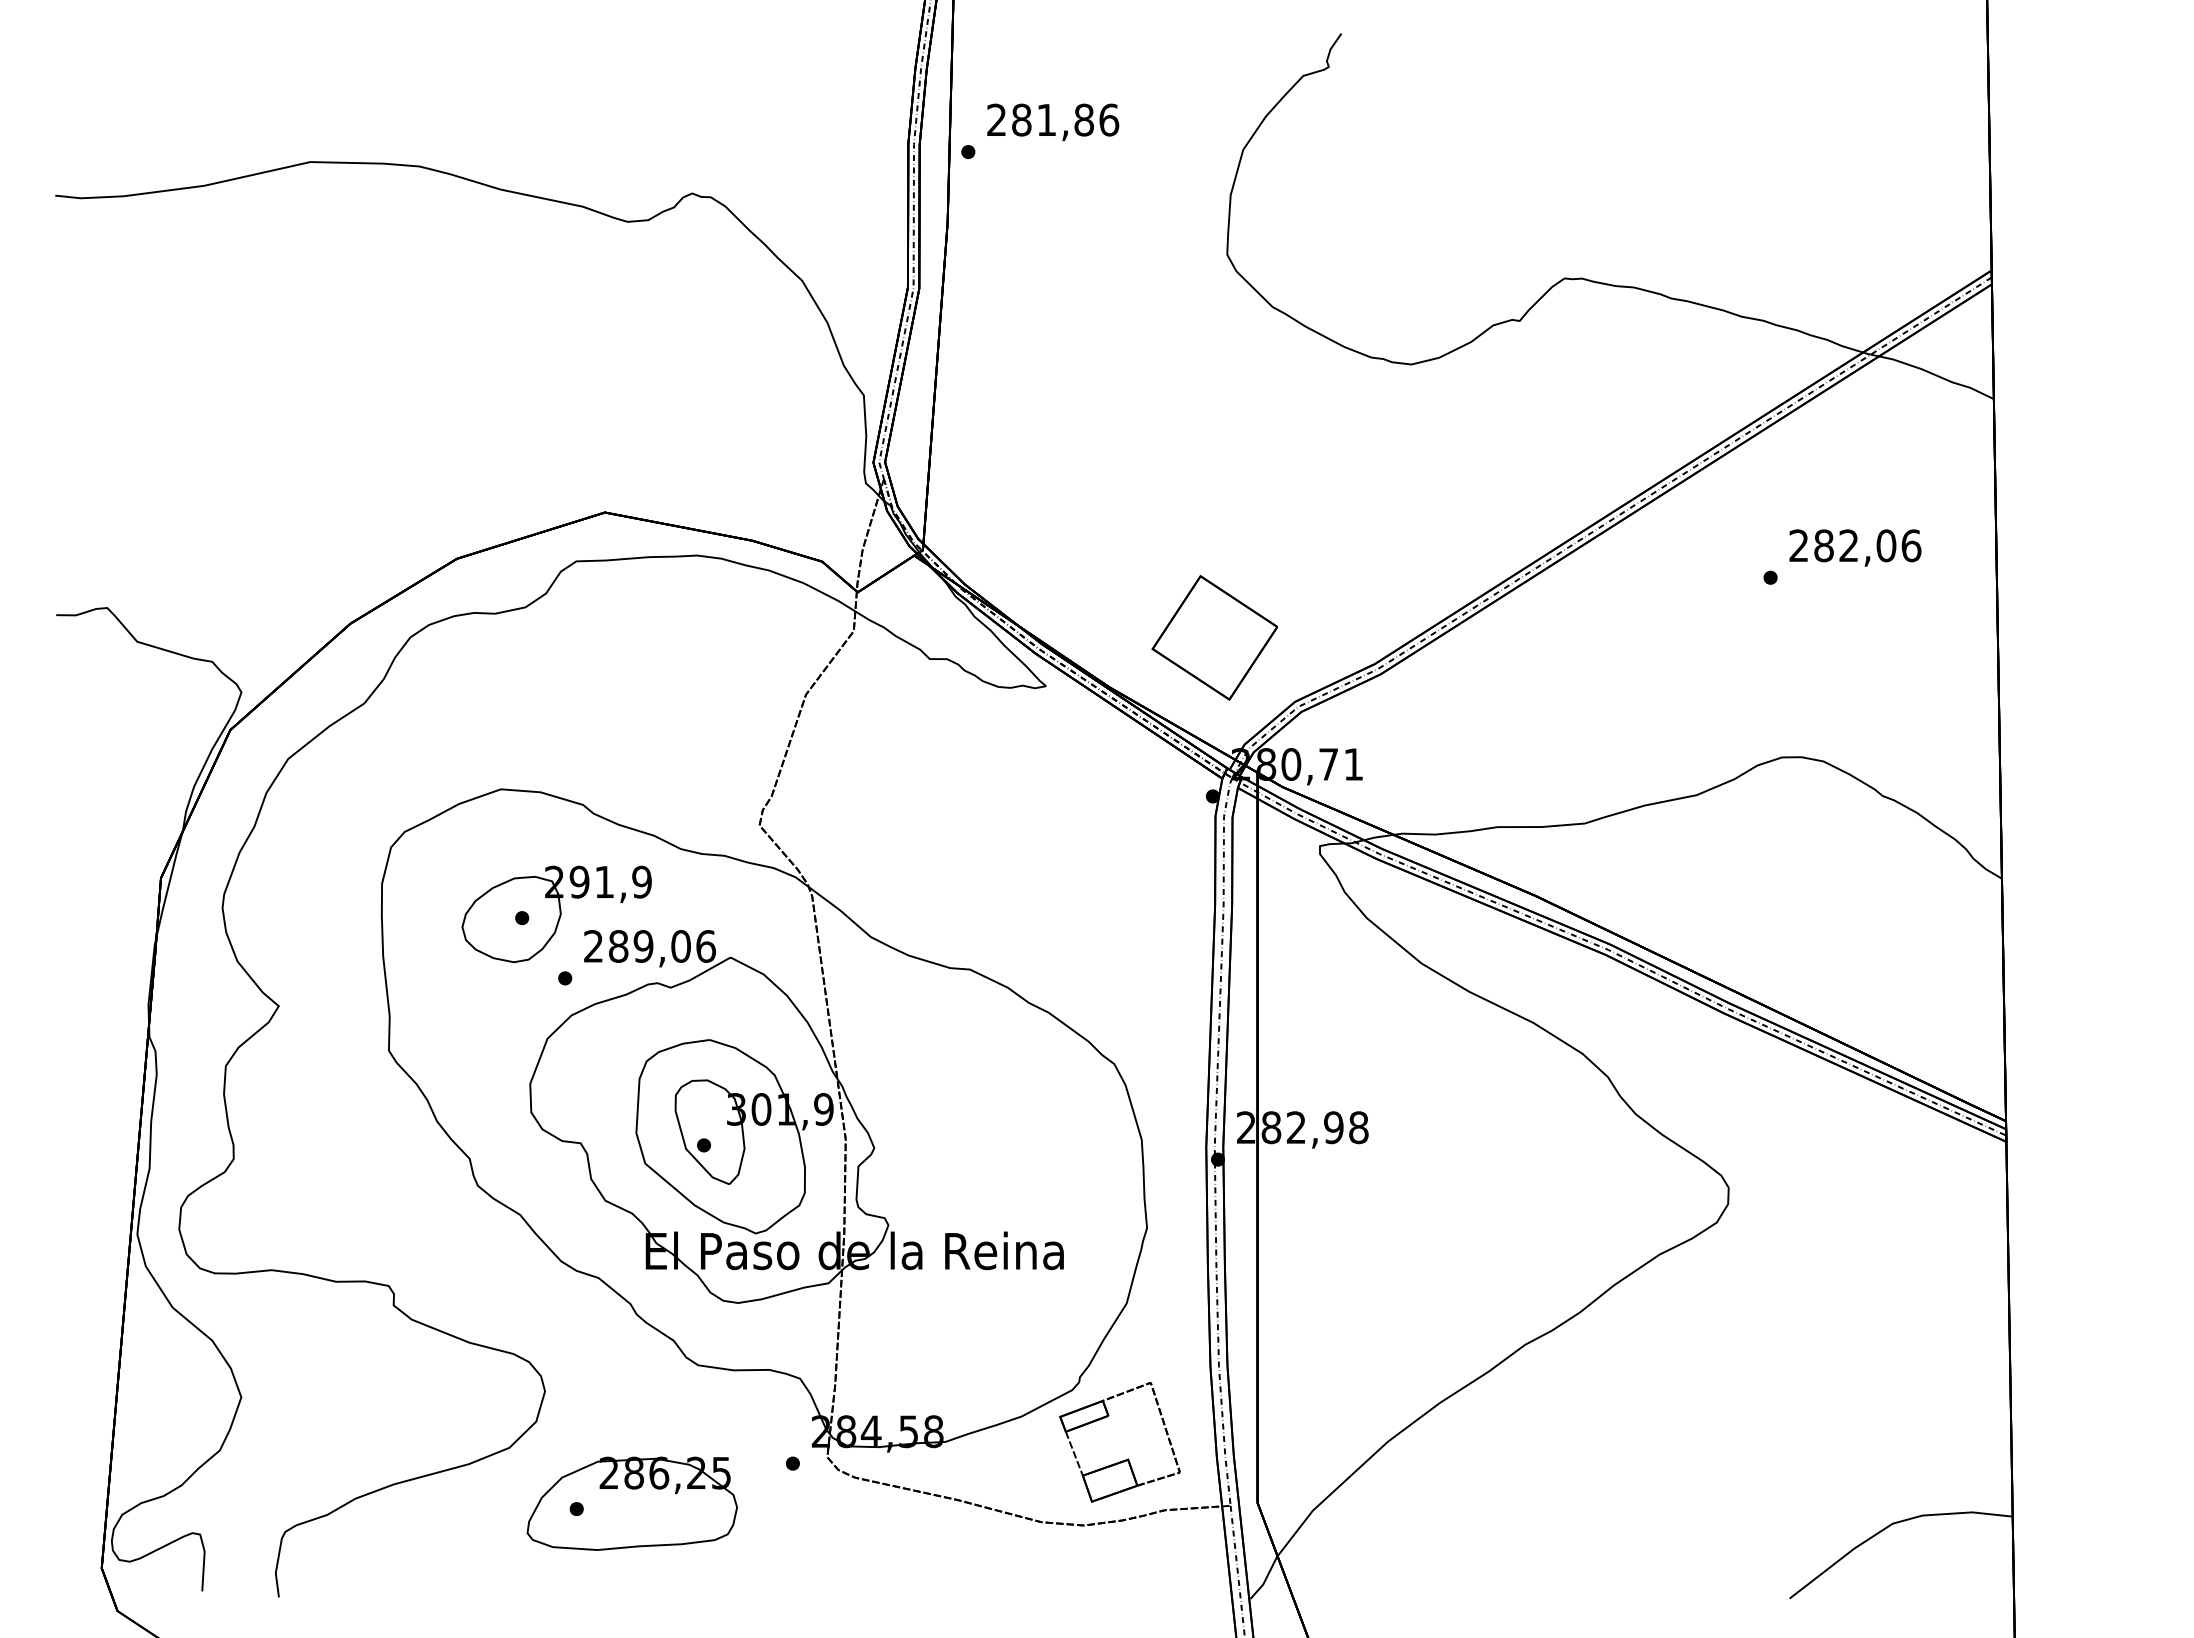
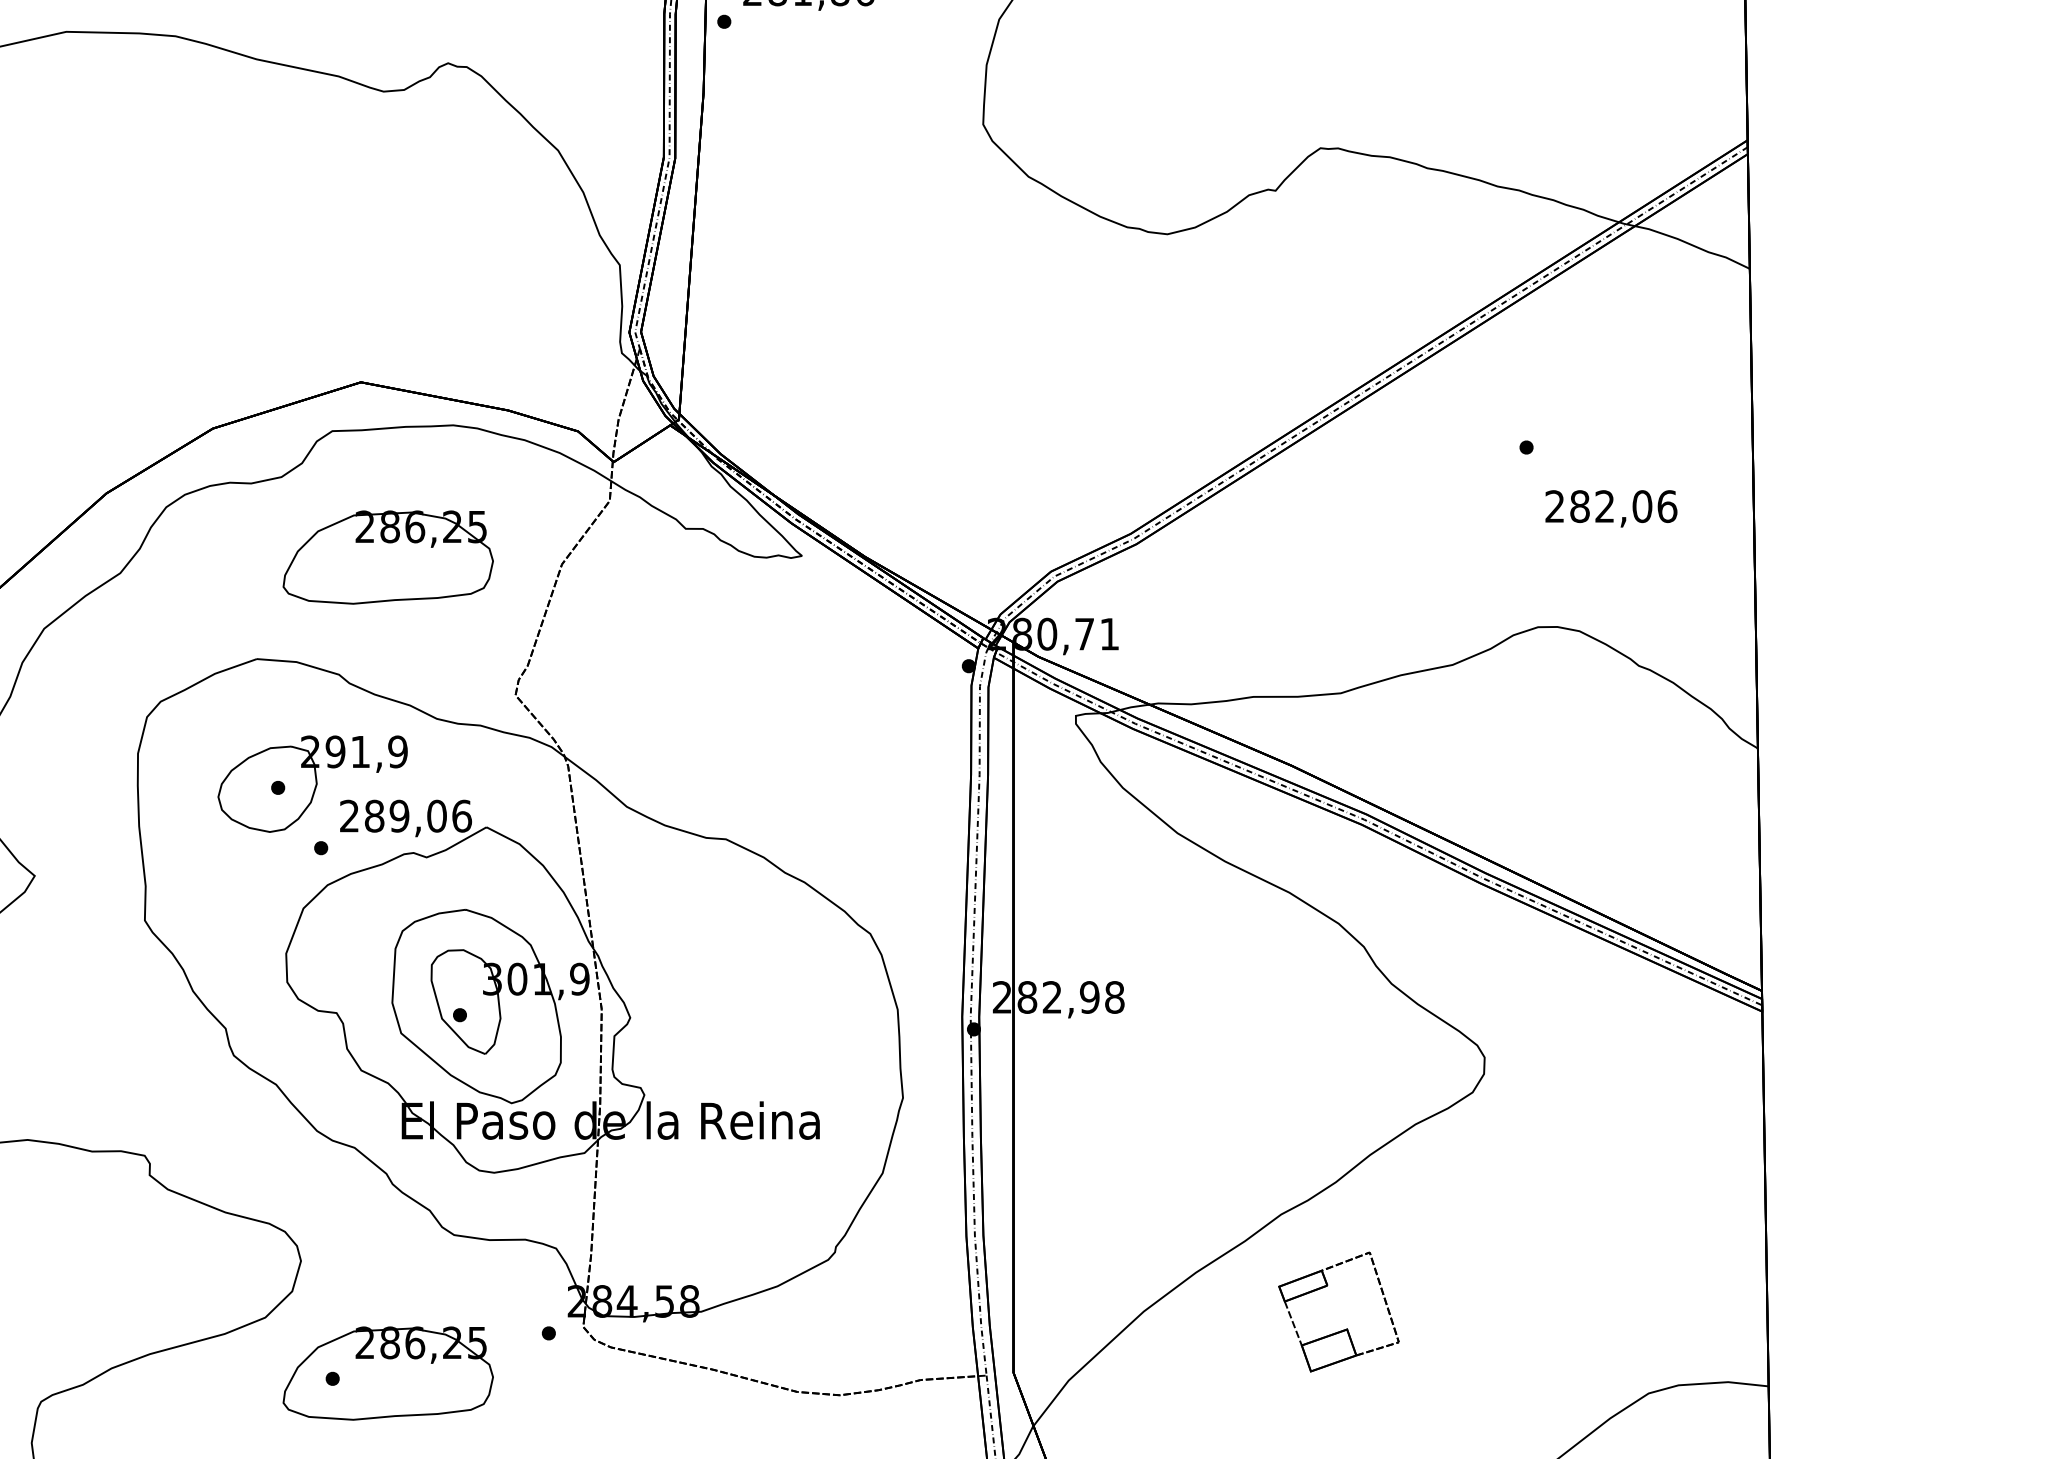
text: (1855, 547) -> (1611, 508), moved
part: (1214, 637) -> (970, 507), removed
part: (631, 687) -> (387, 557), added
part: (1127, 1458) -> (1346, 1328), moved

